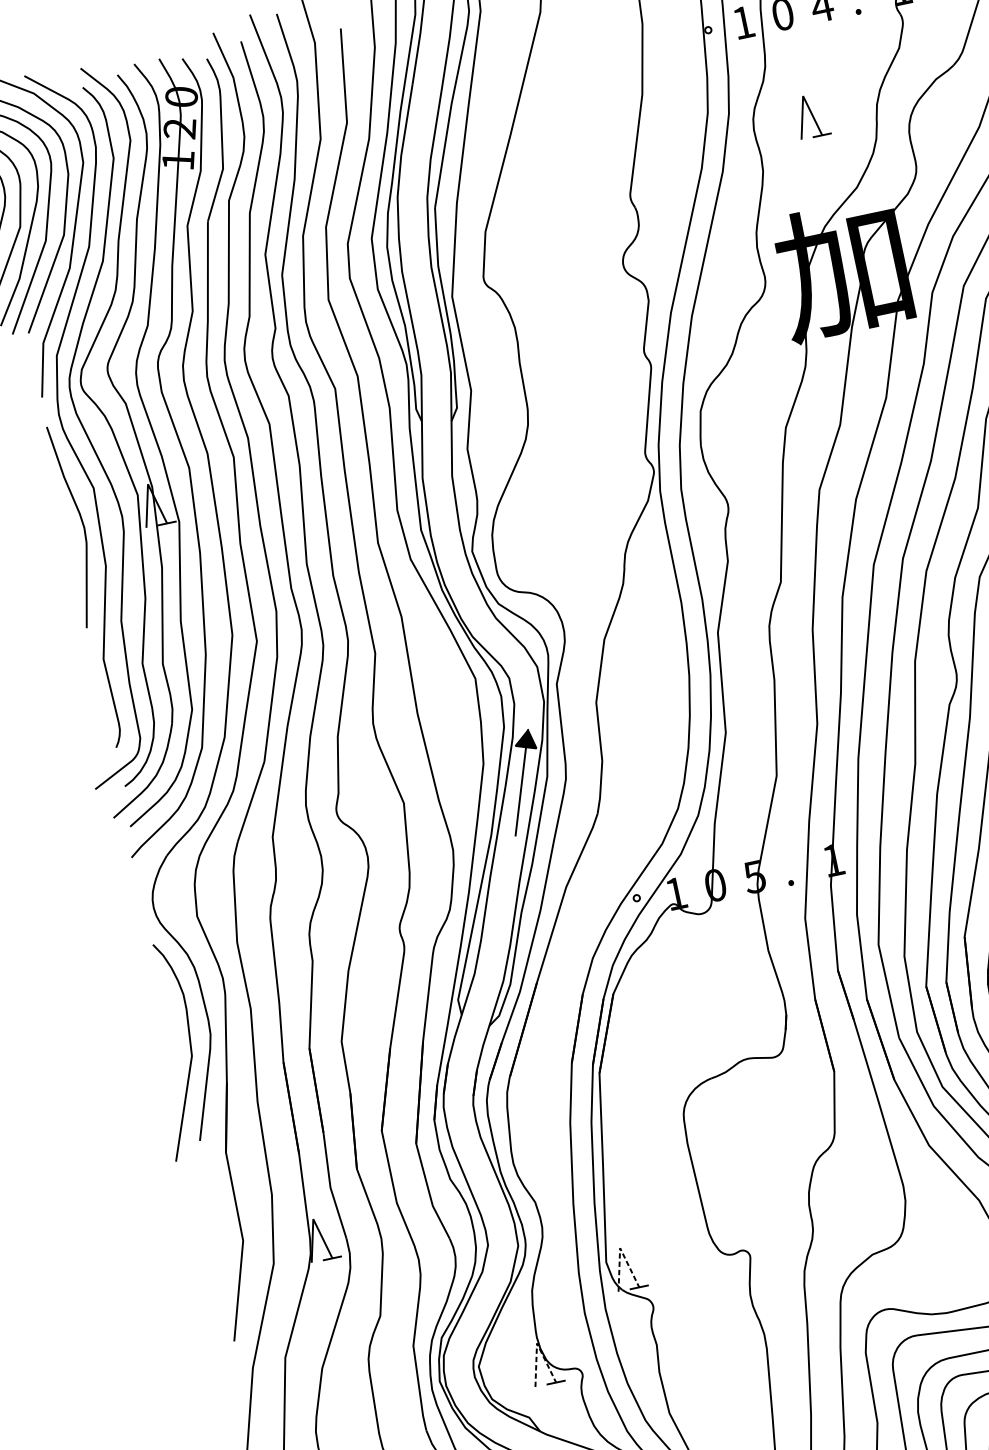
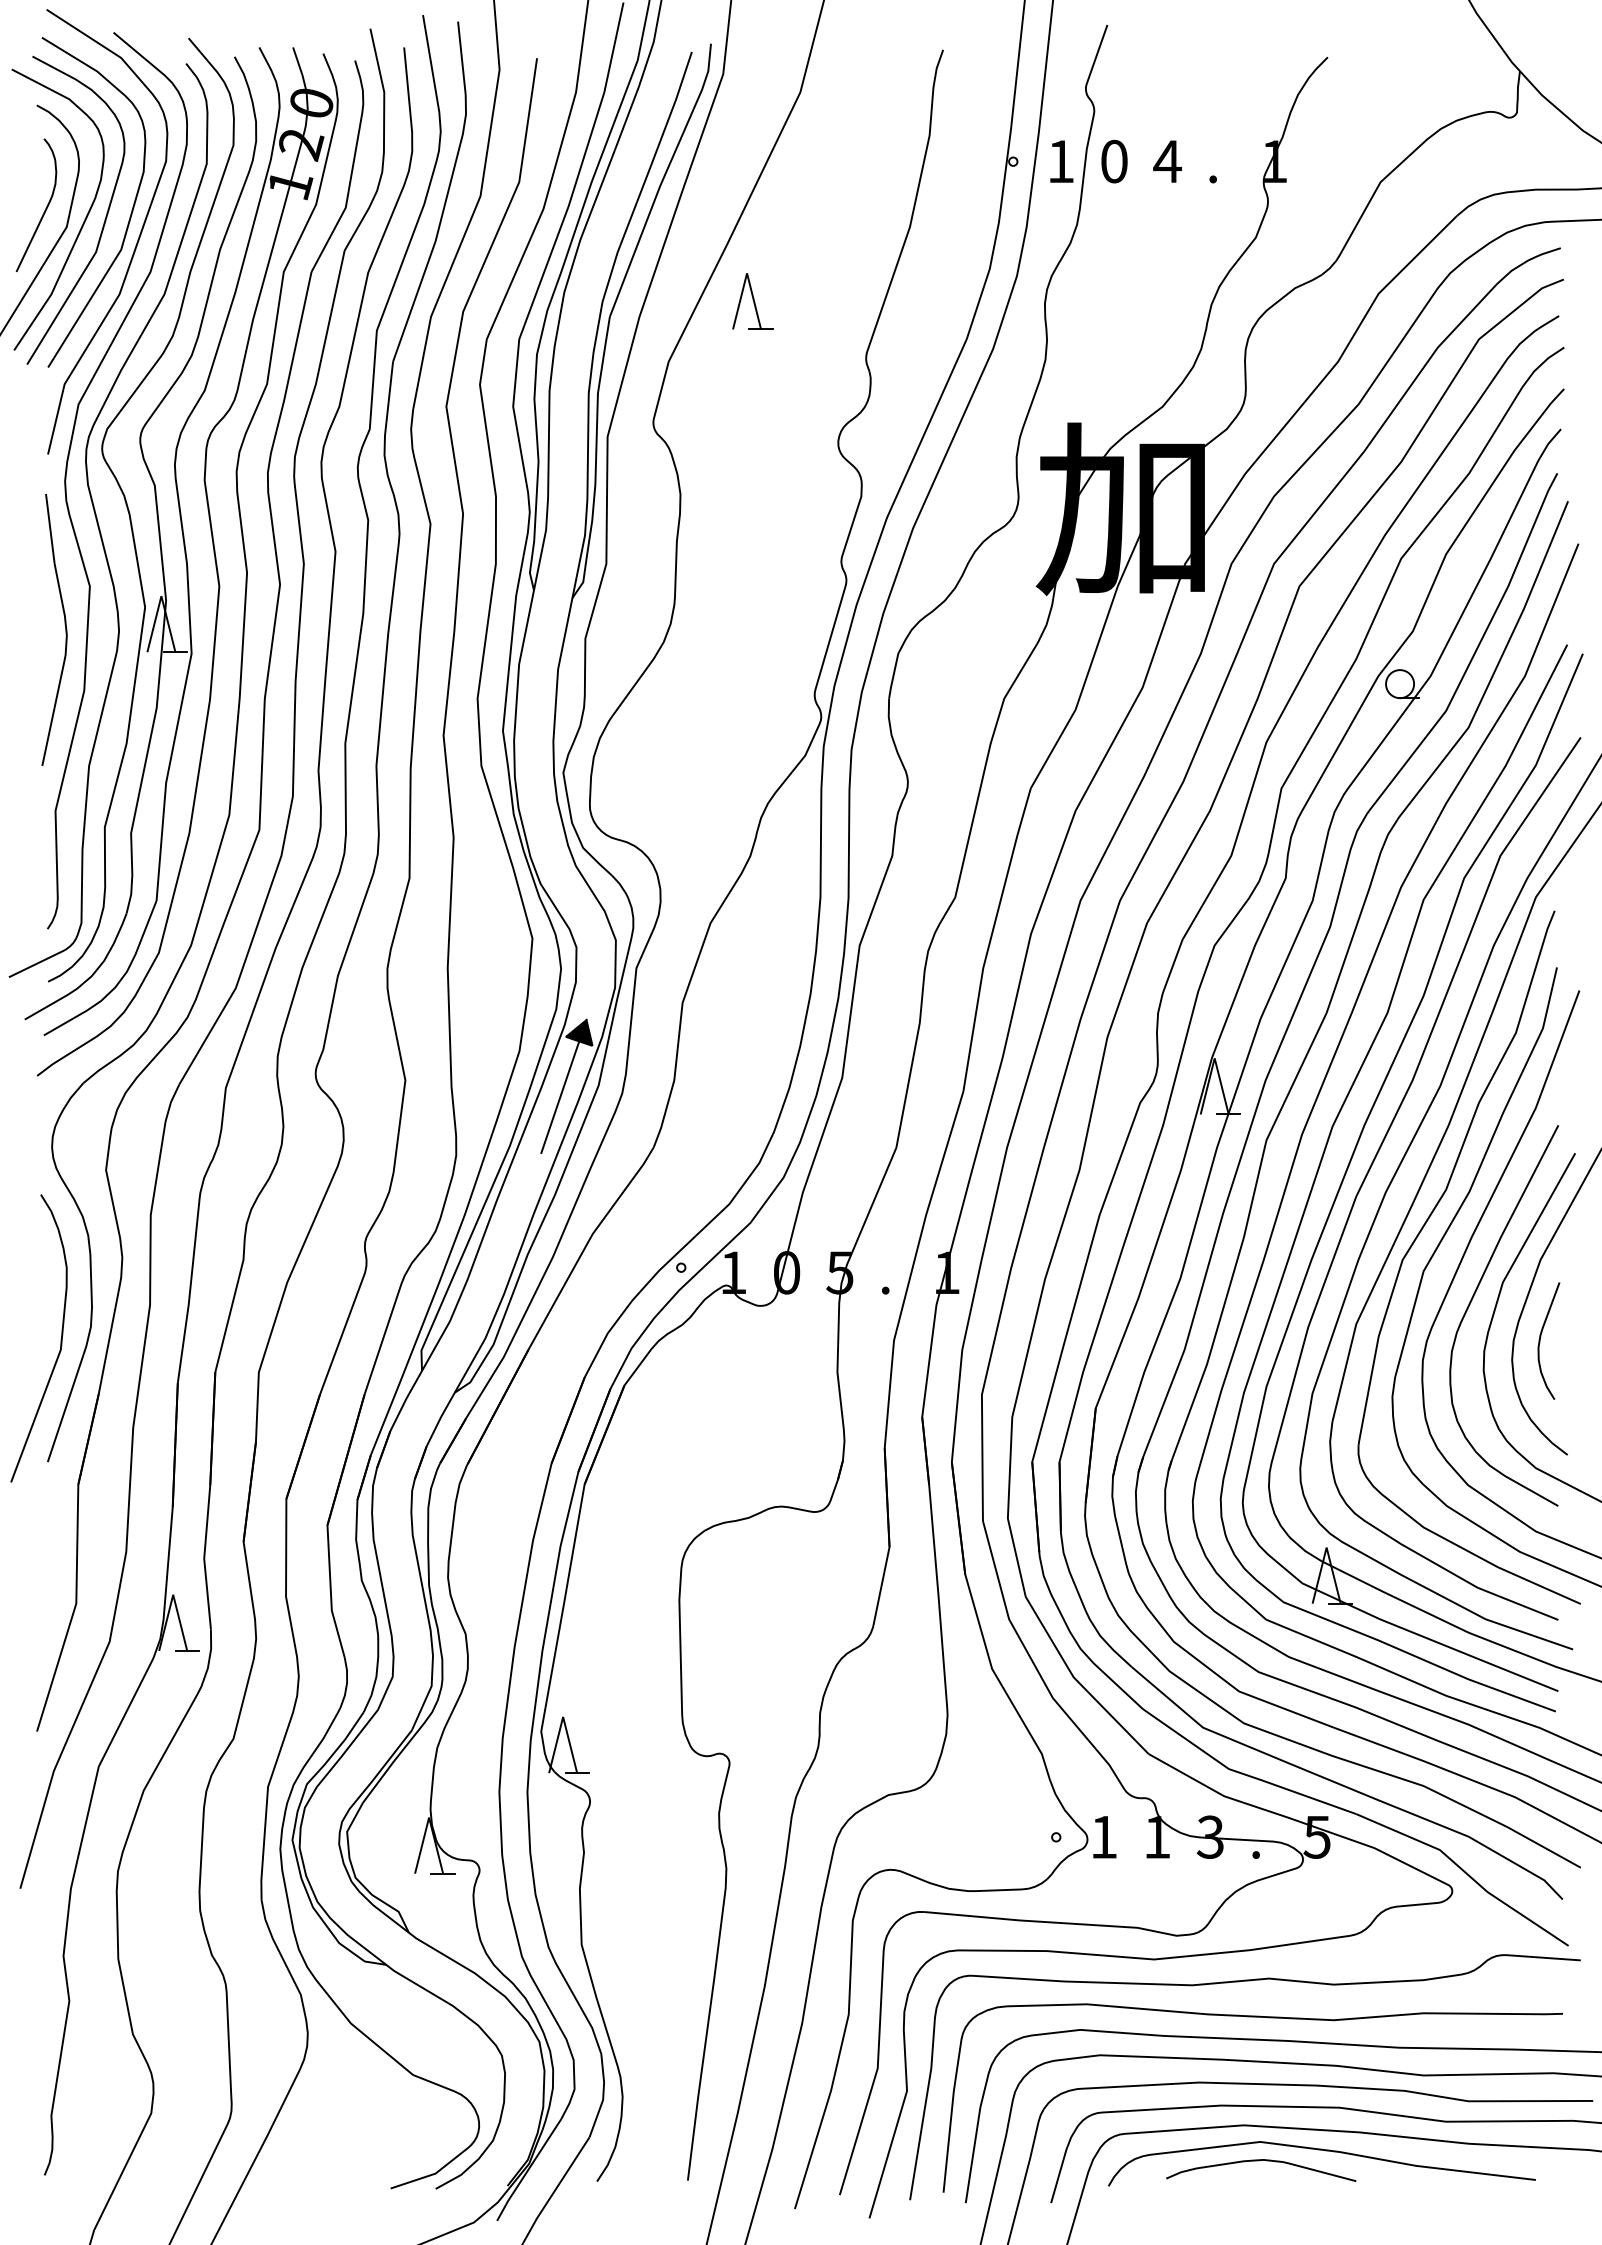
part: (811, 116) -> (752, 301), moved
line: (620, 1247) -> (563, 1716), dashed -> solid
line: (537, 1343) -> (429, 1817), dashed -> solid

